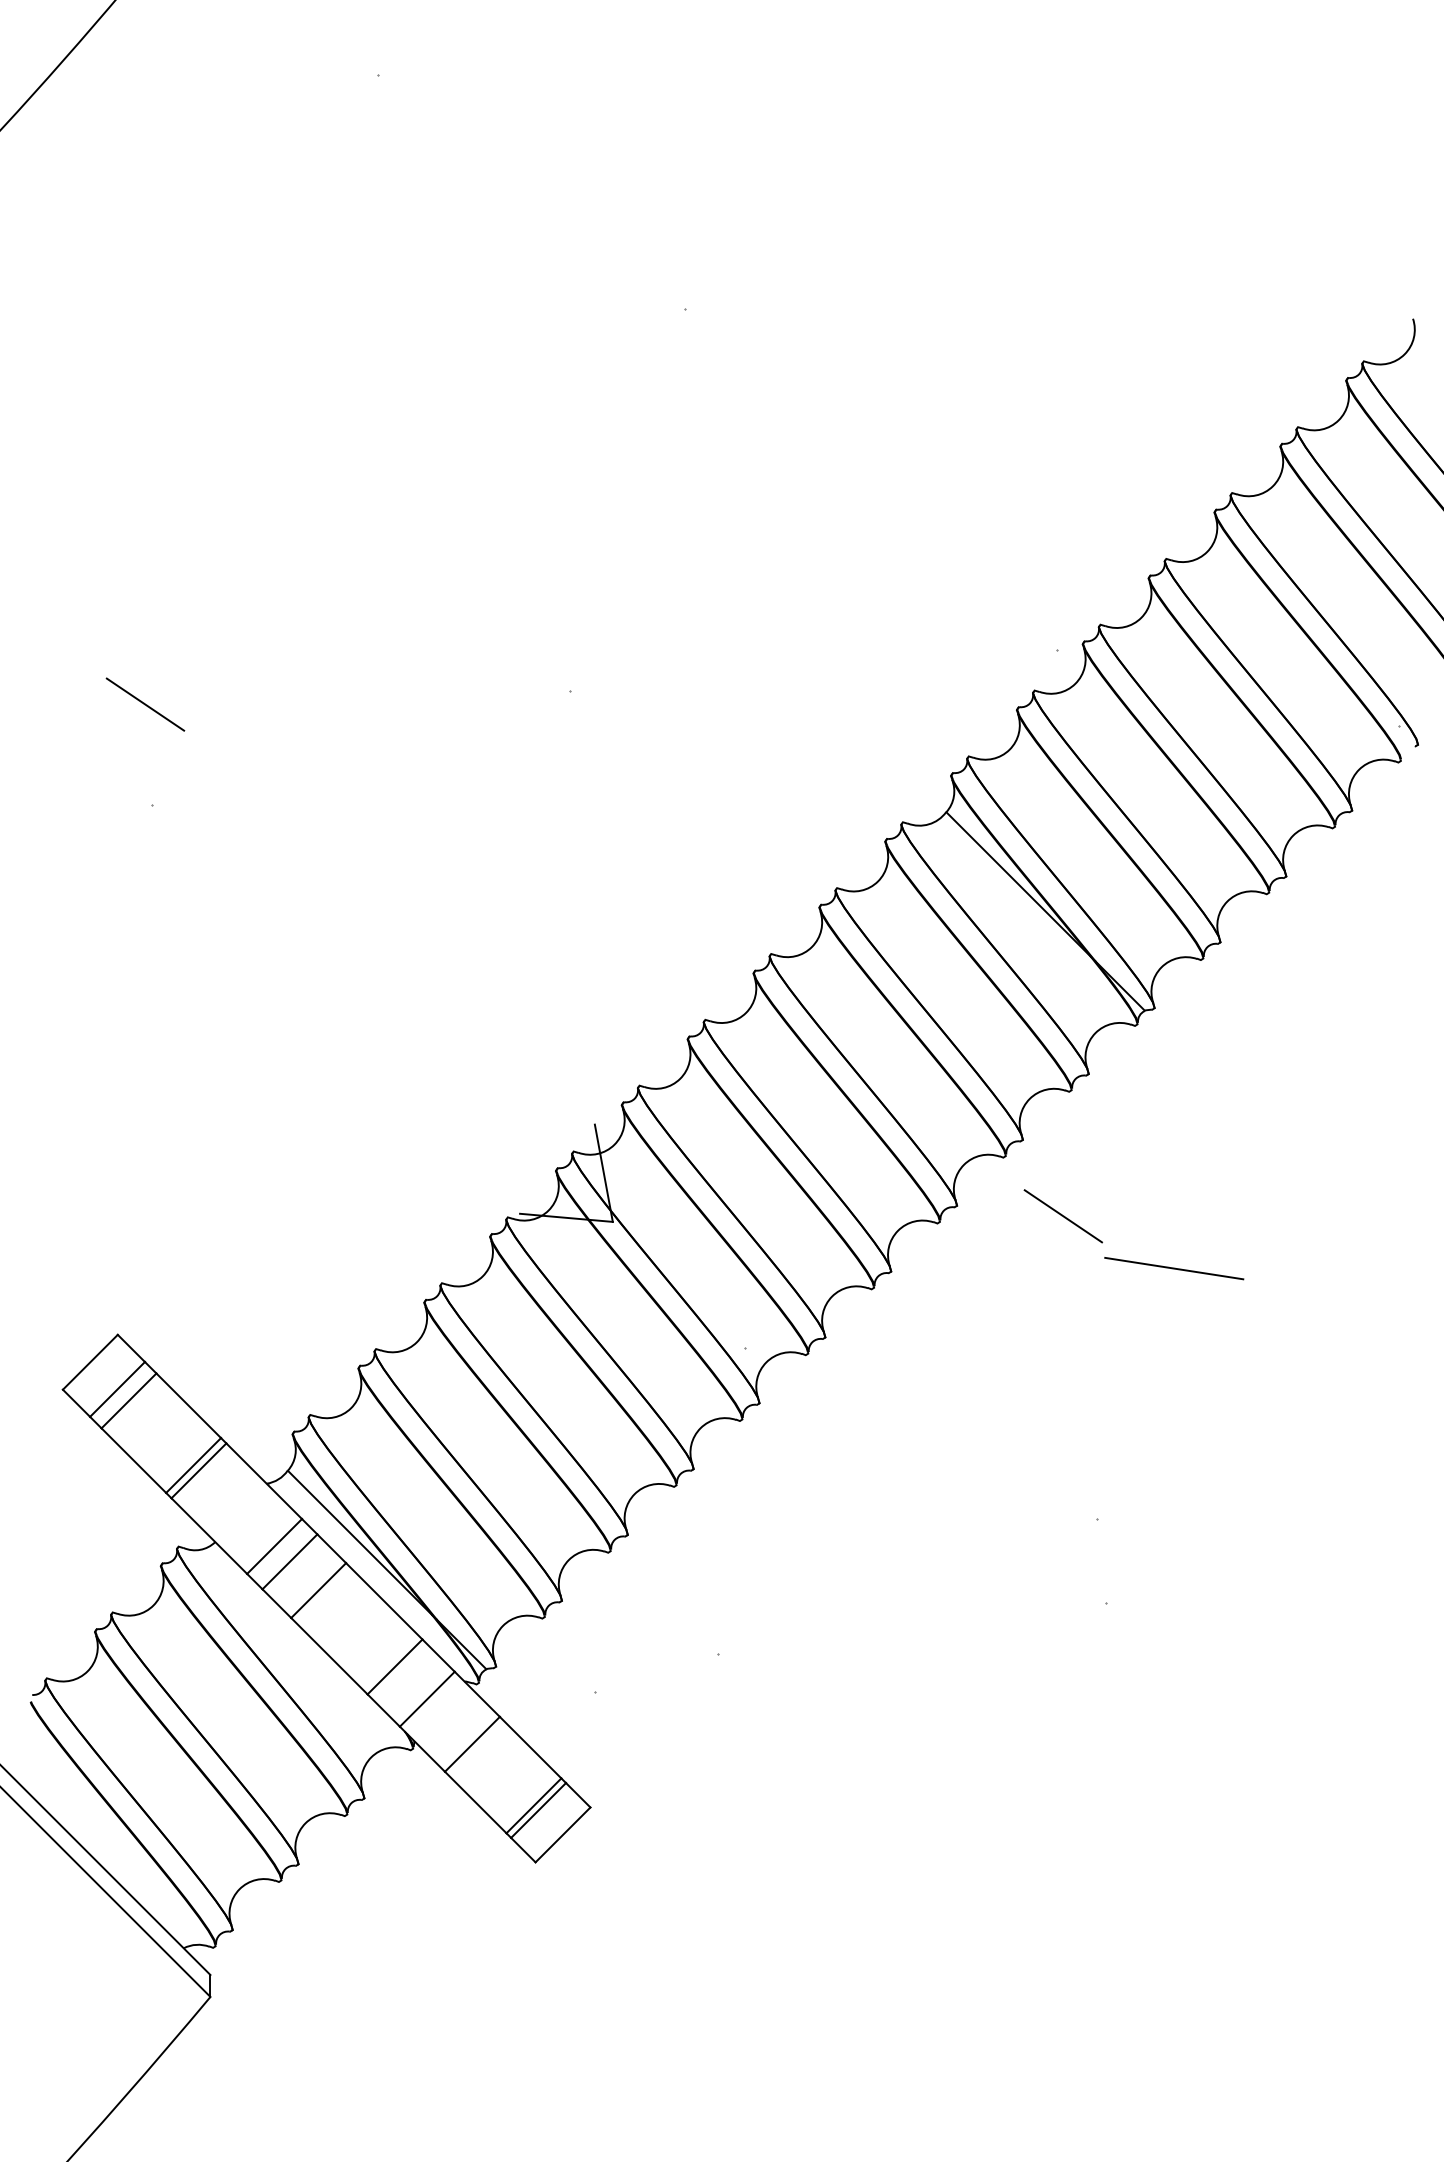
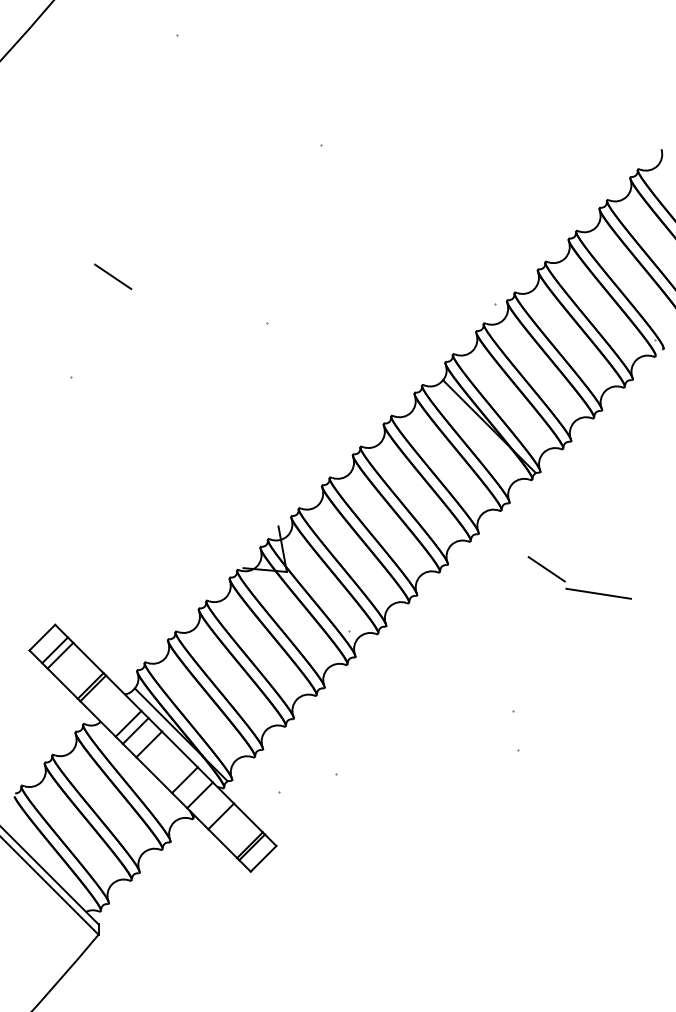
line: (146, 703) -> (113, 276), moved
part: (1133, 1259) -> (579, 589), moved

